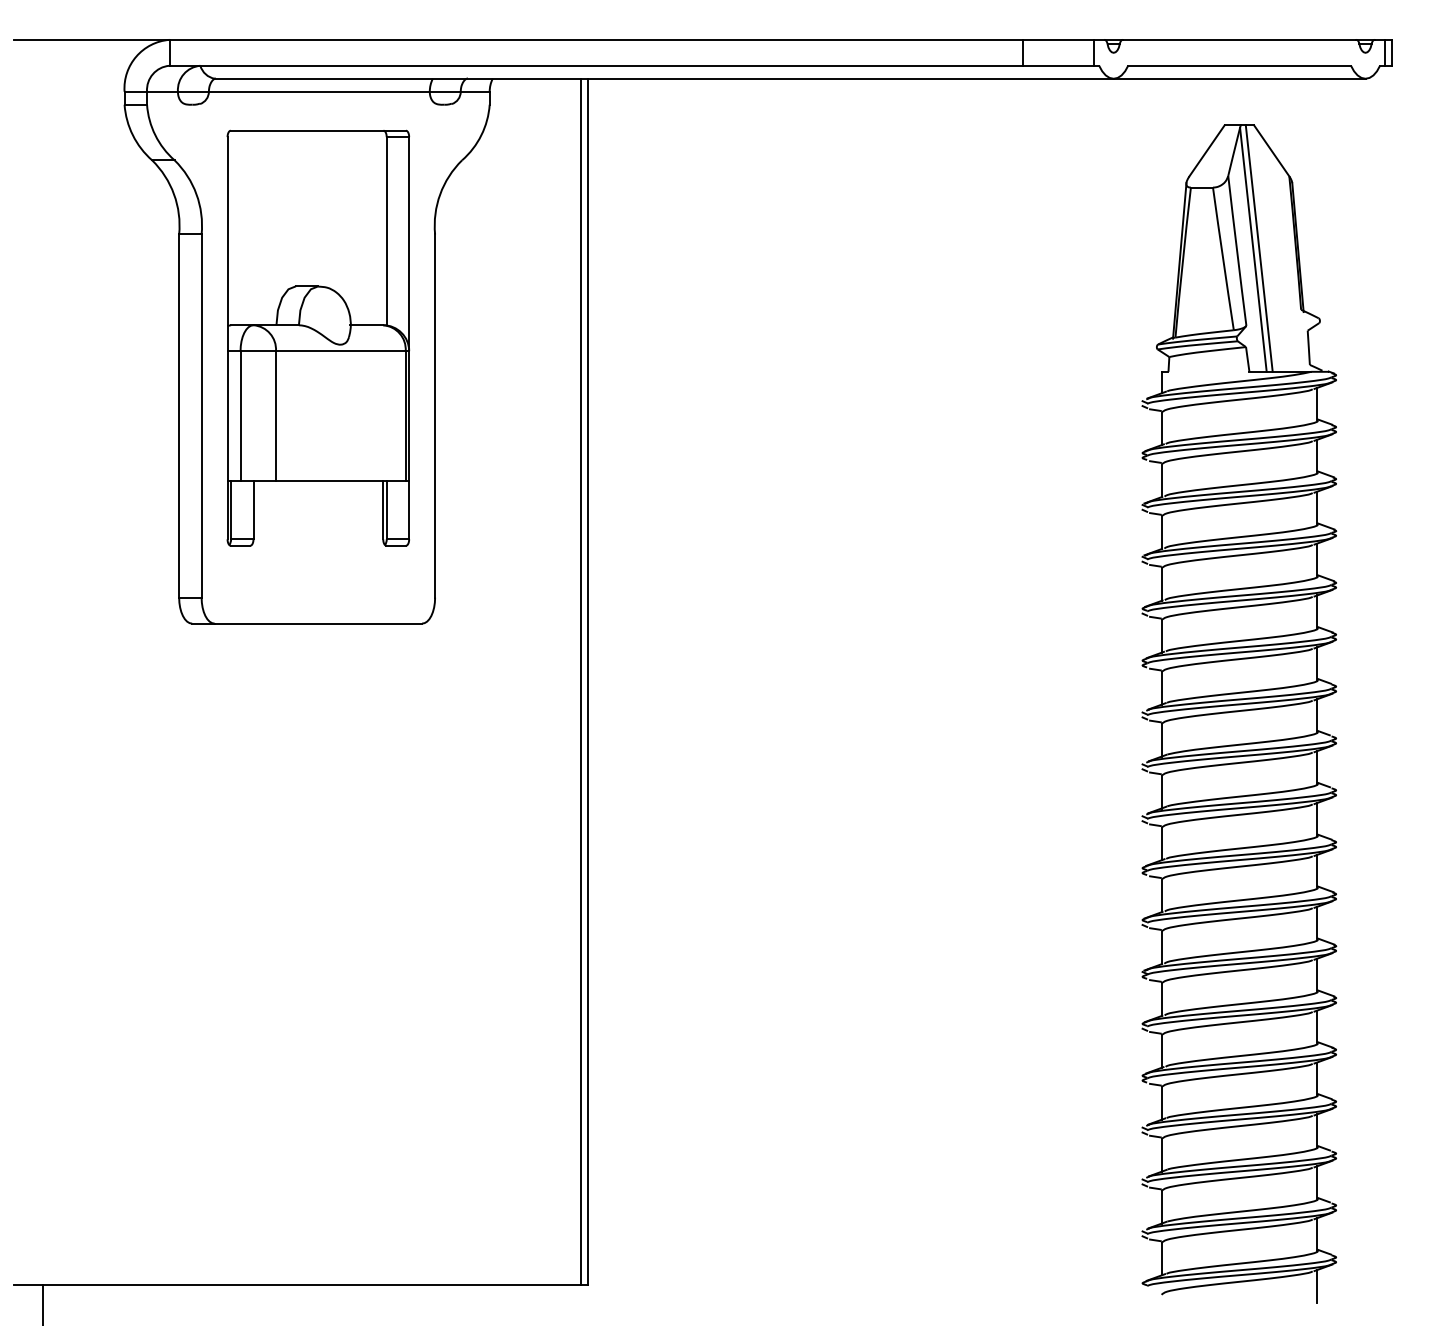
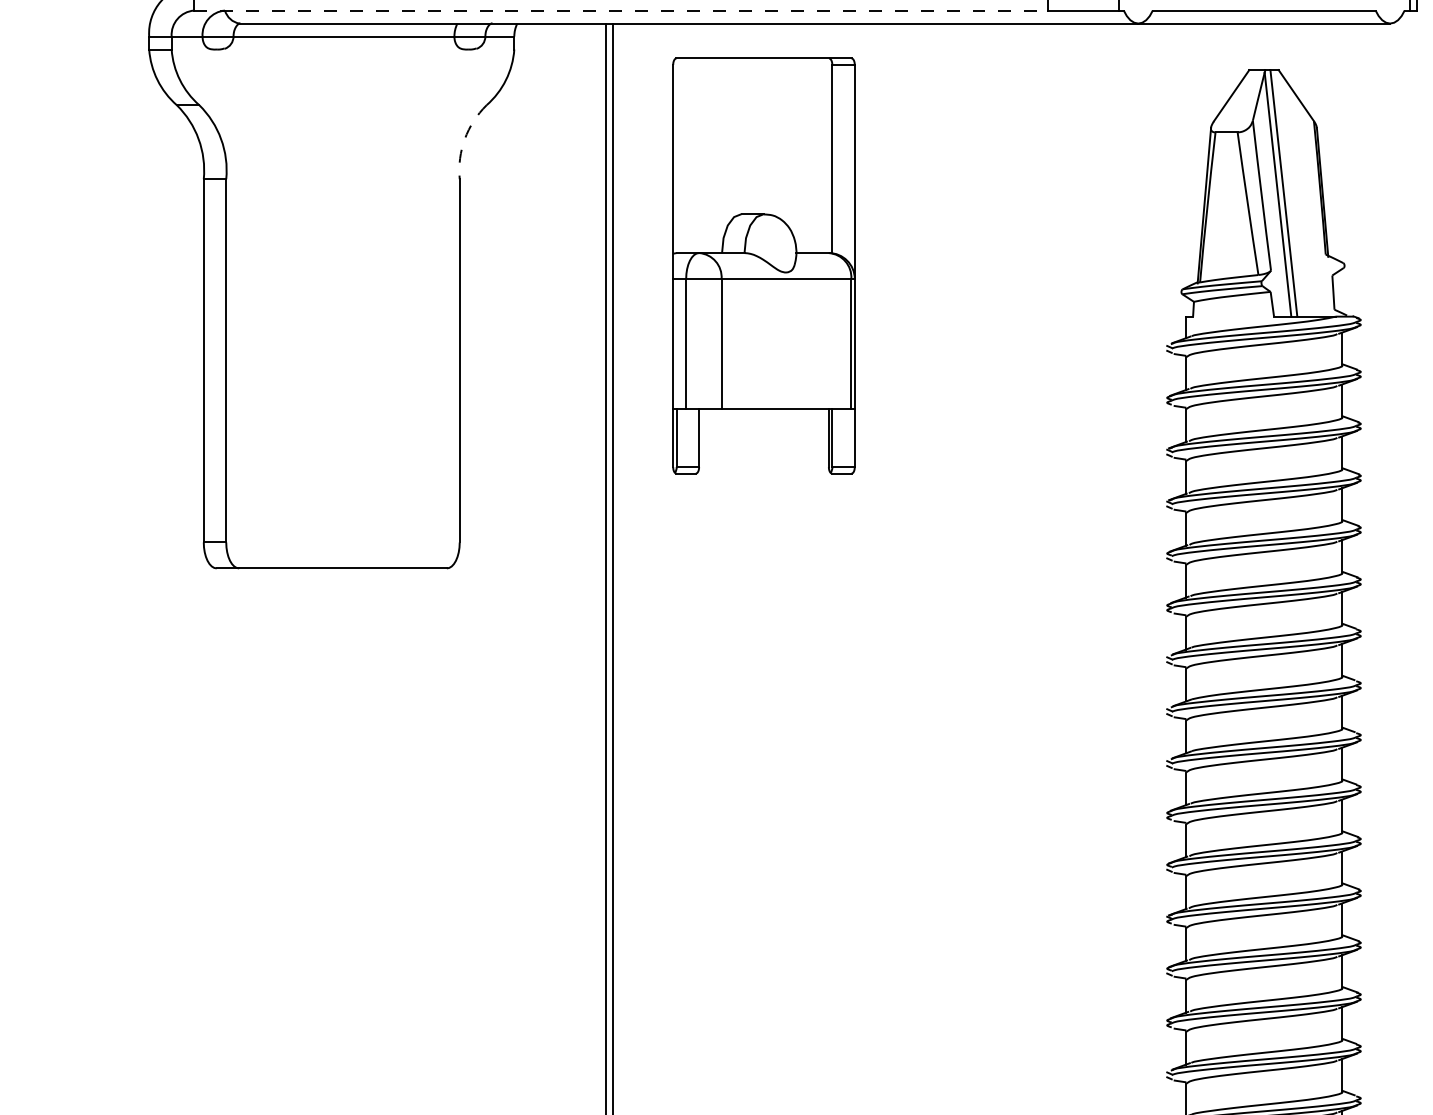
line: (596, 65) -> (621, 10), solid -> dashed
arc: (440, 194) -> (465, 139), solid -> dashed
part: (318, 337) -> (764, 265), moved

